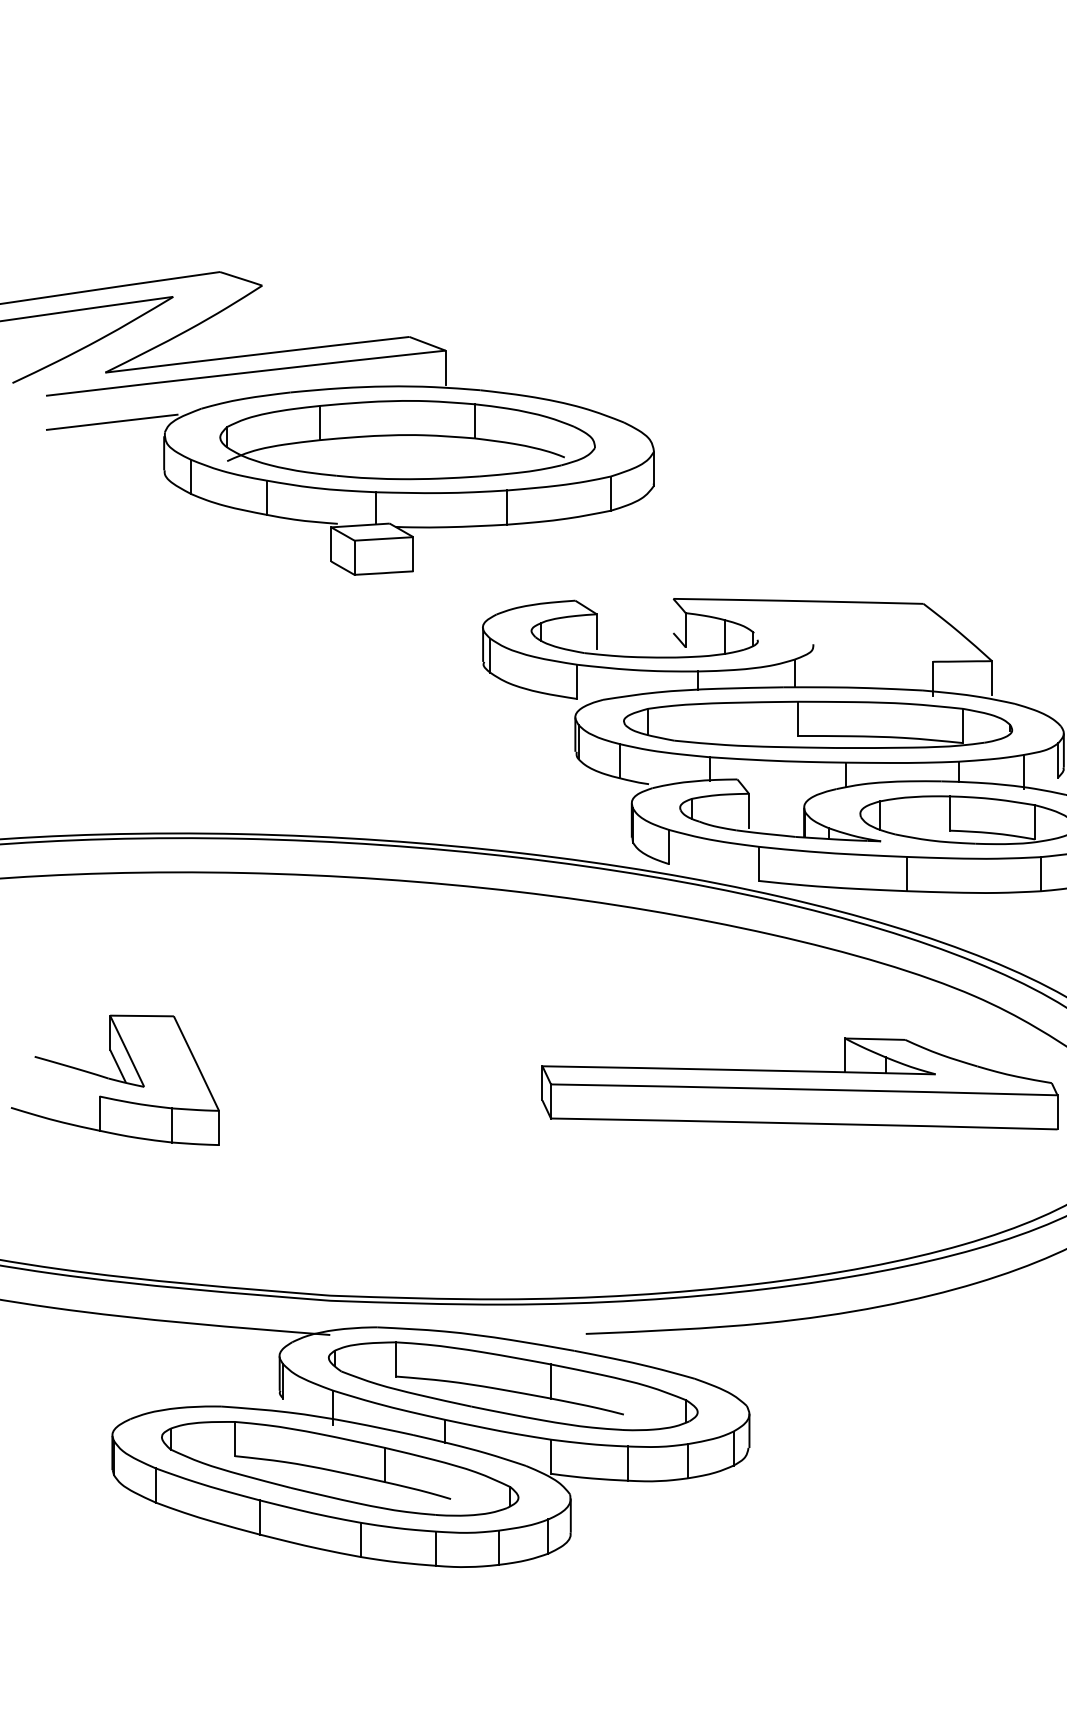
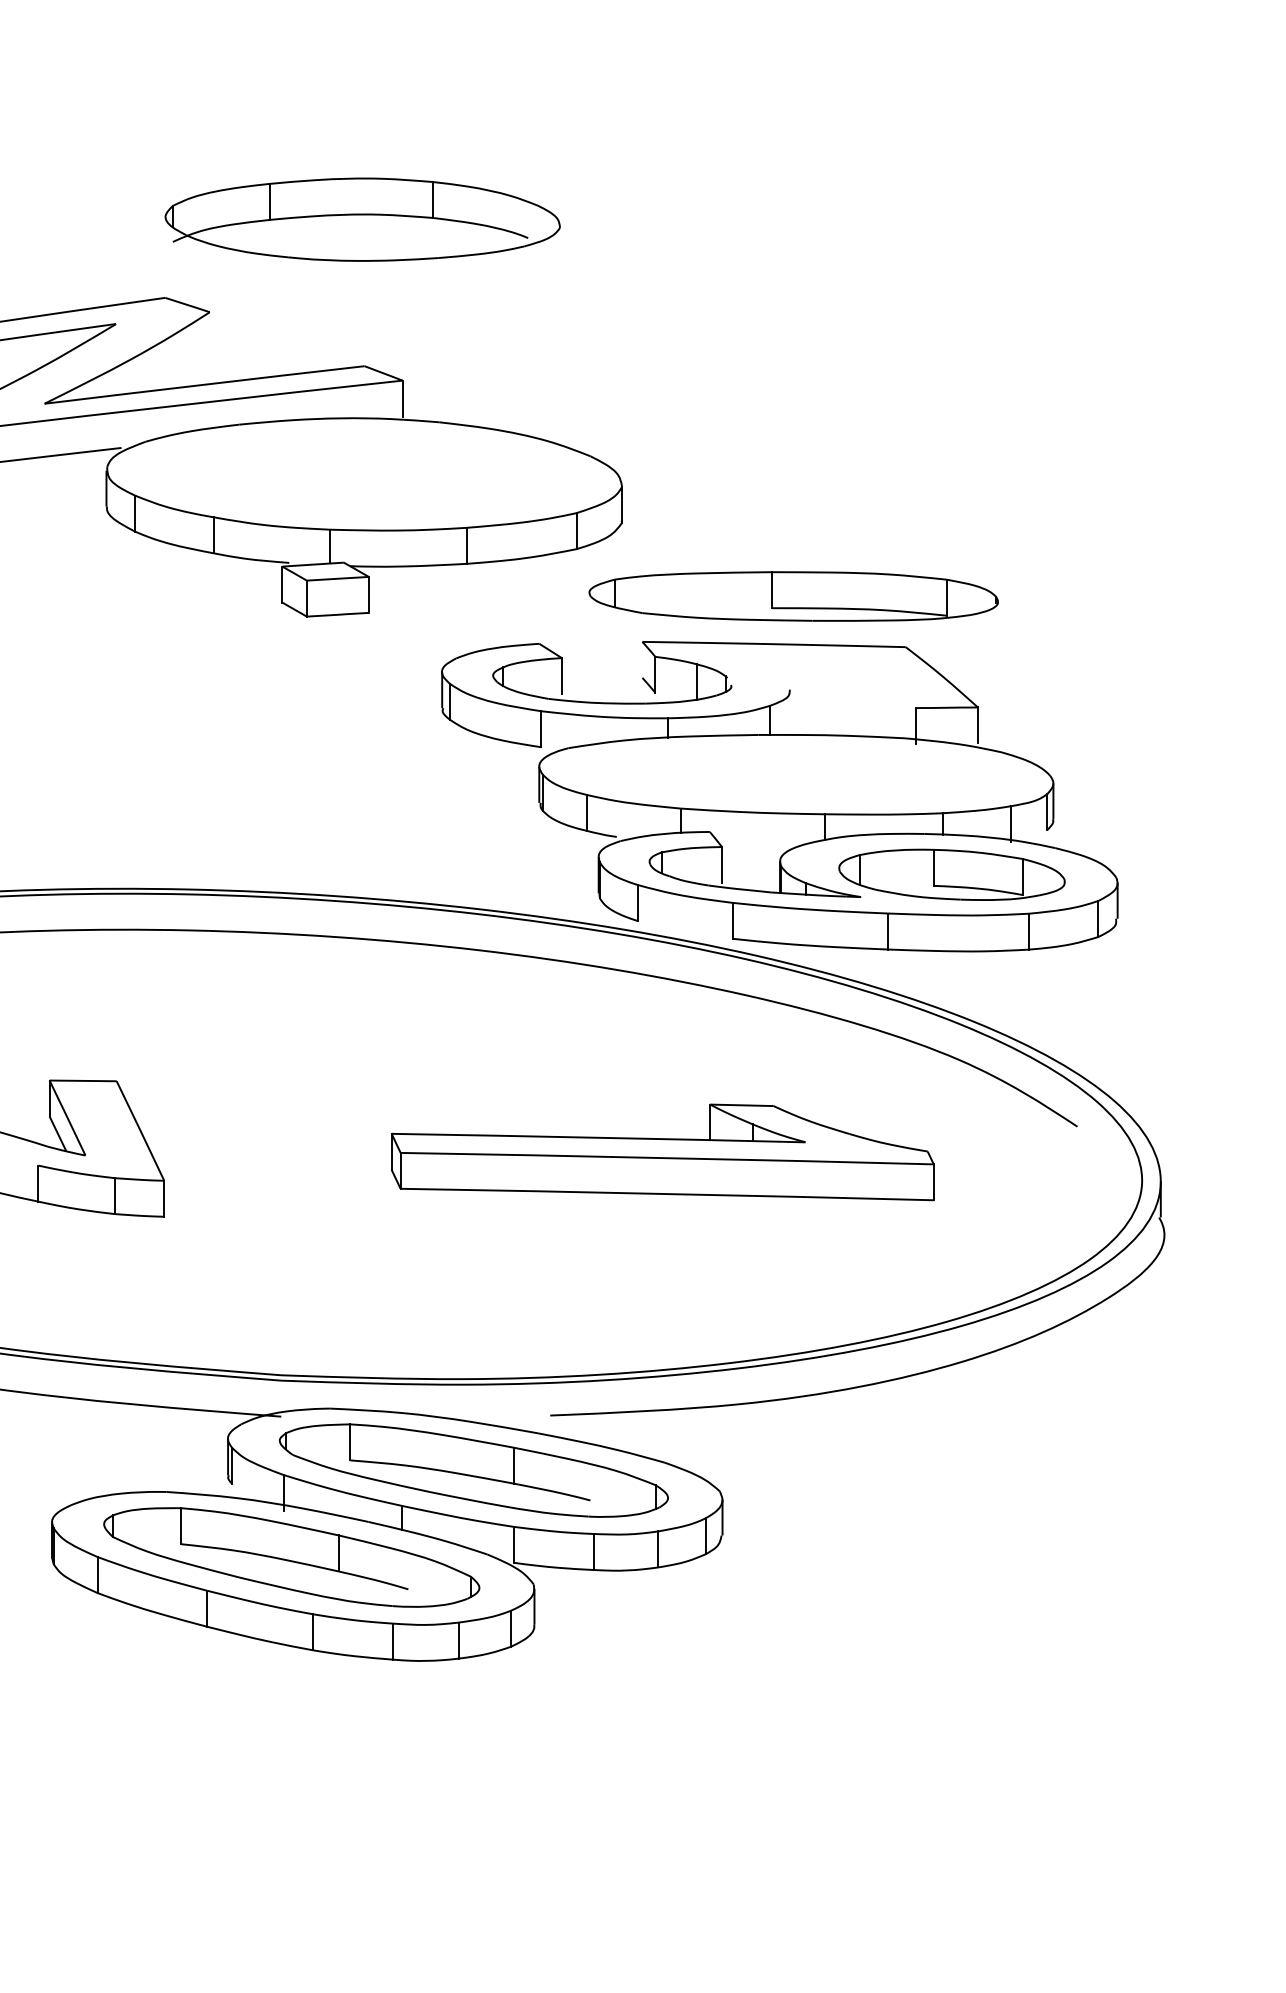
part: (407, 439) -> (362, 219), moved
part: (817, 724) -> (793, 596), moved
part: (799, 1084) -> (662, 1152), moved

